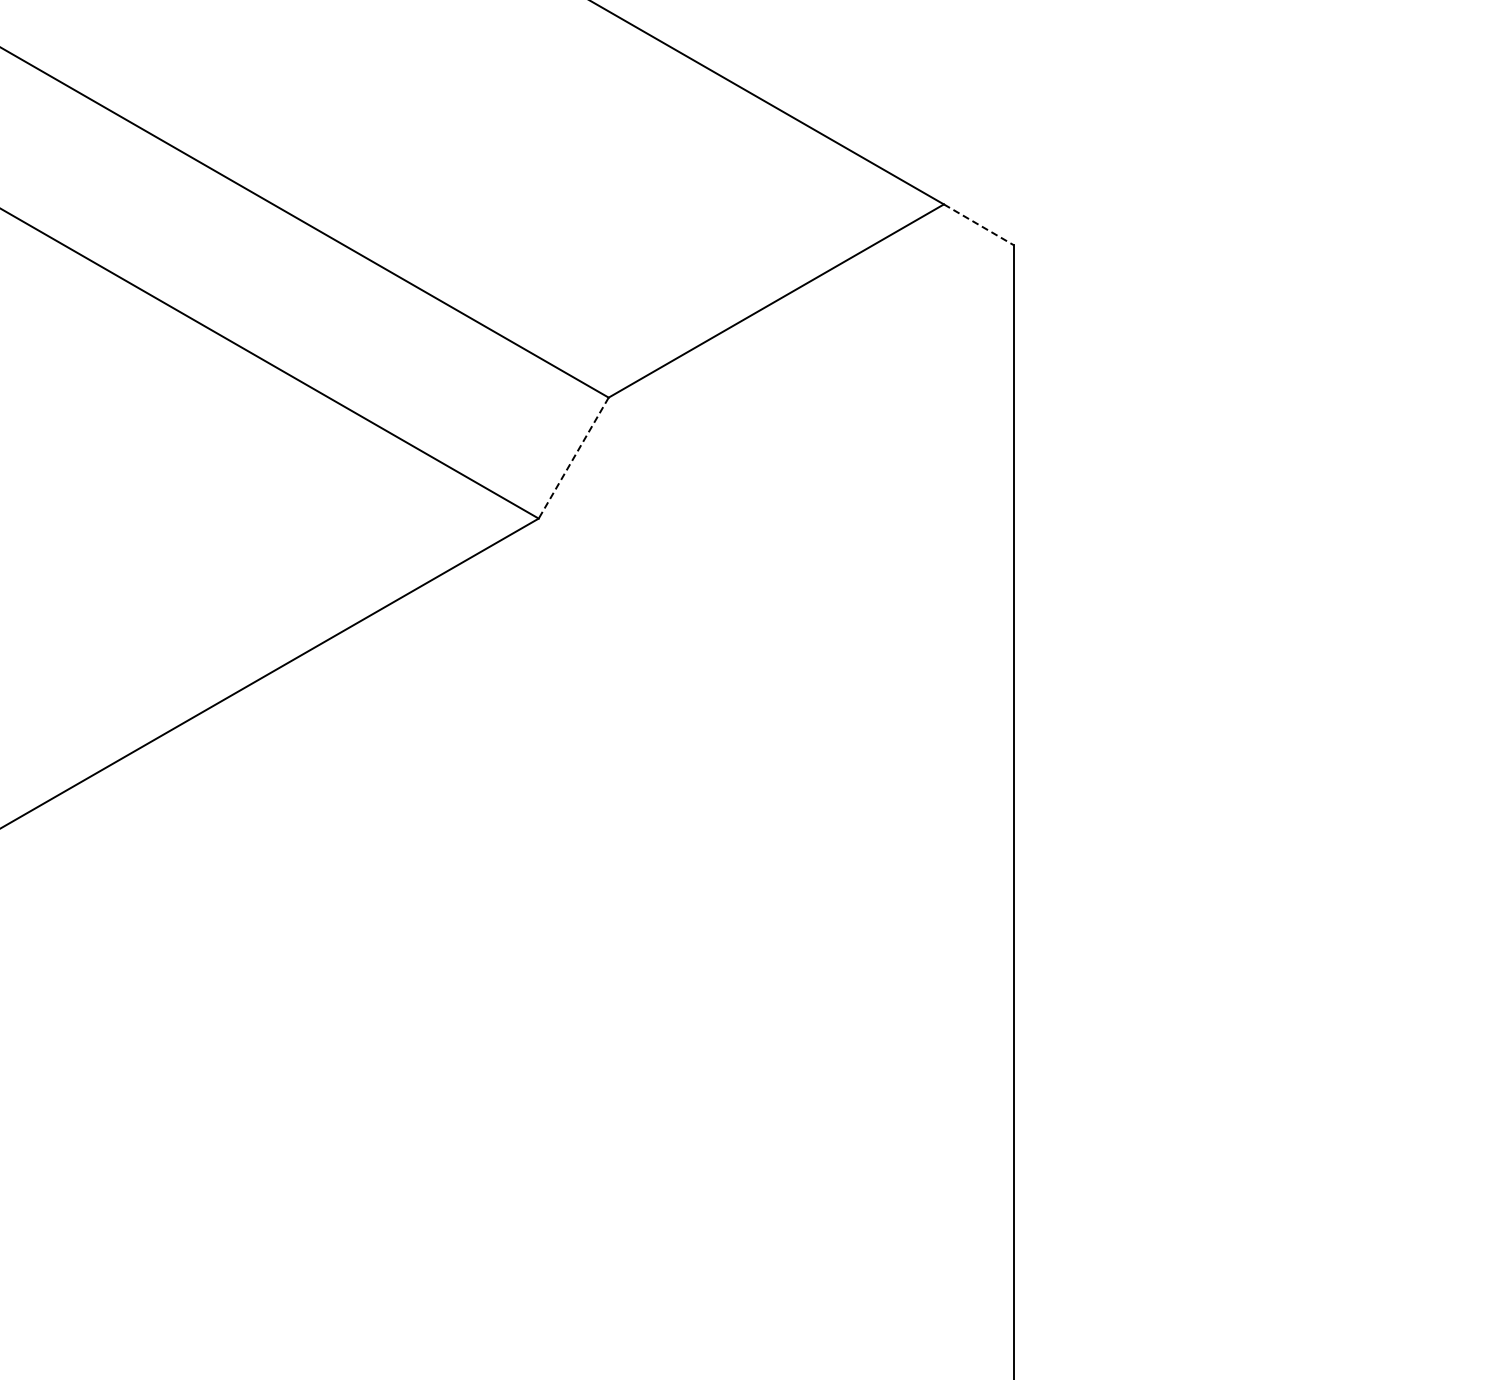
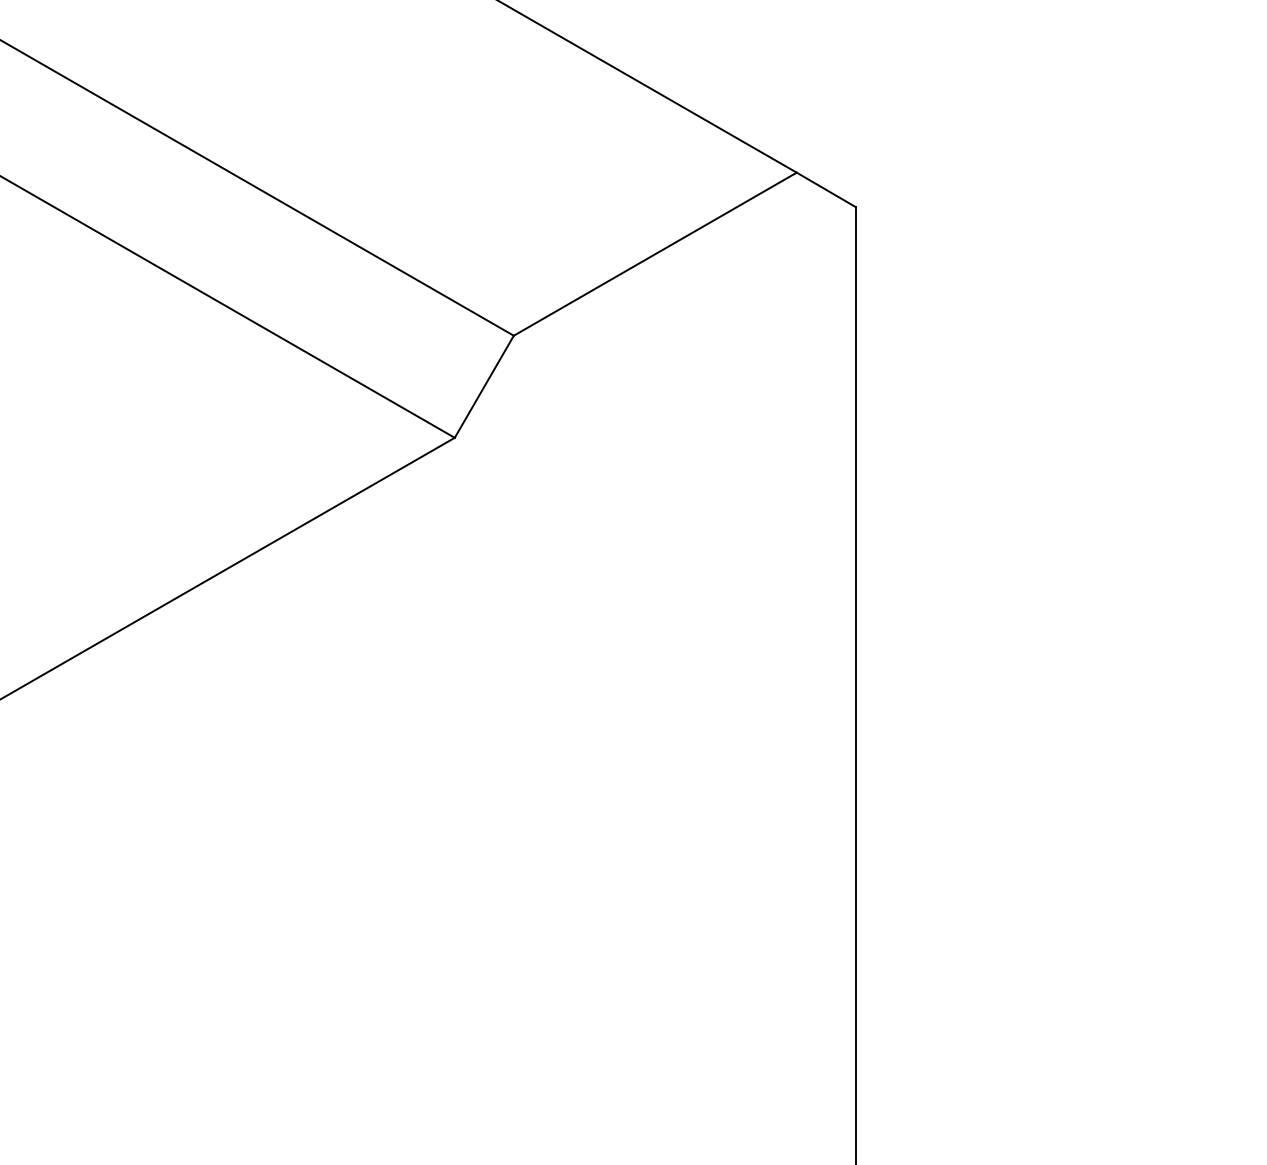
line: (979, 225) -> (826, 190), dashed -> solid
line: (573, 458) -> (484, 387), dashed -> solid

